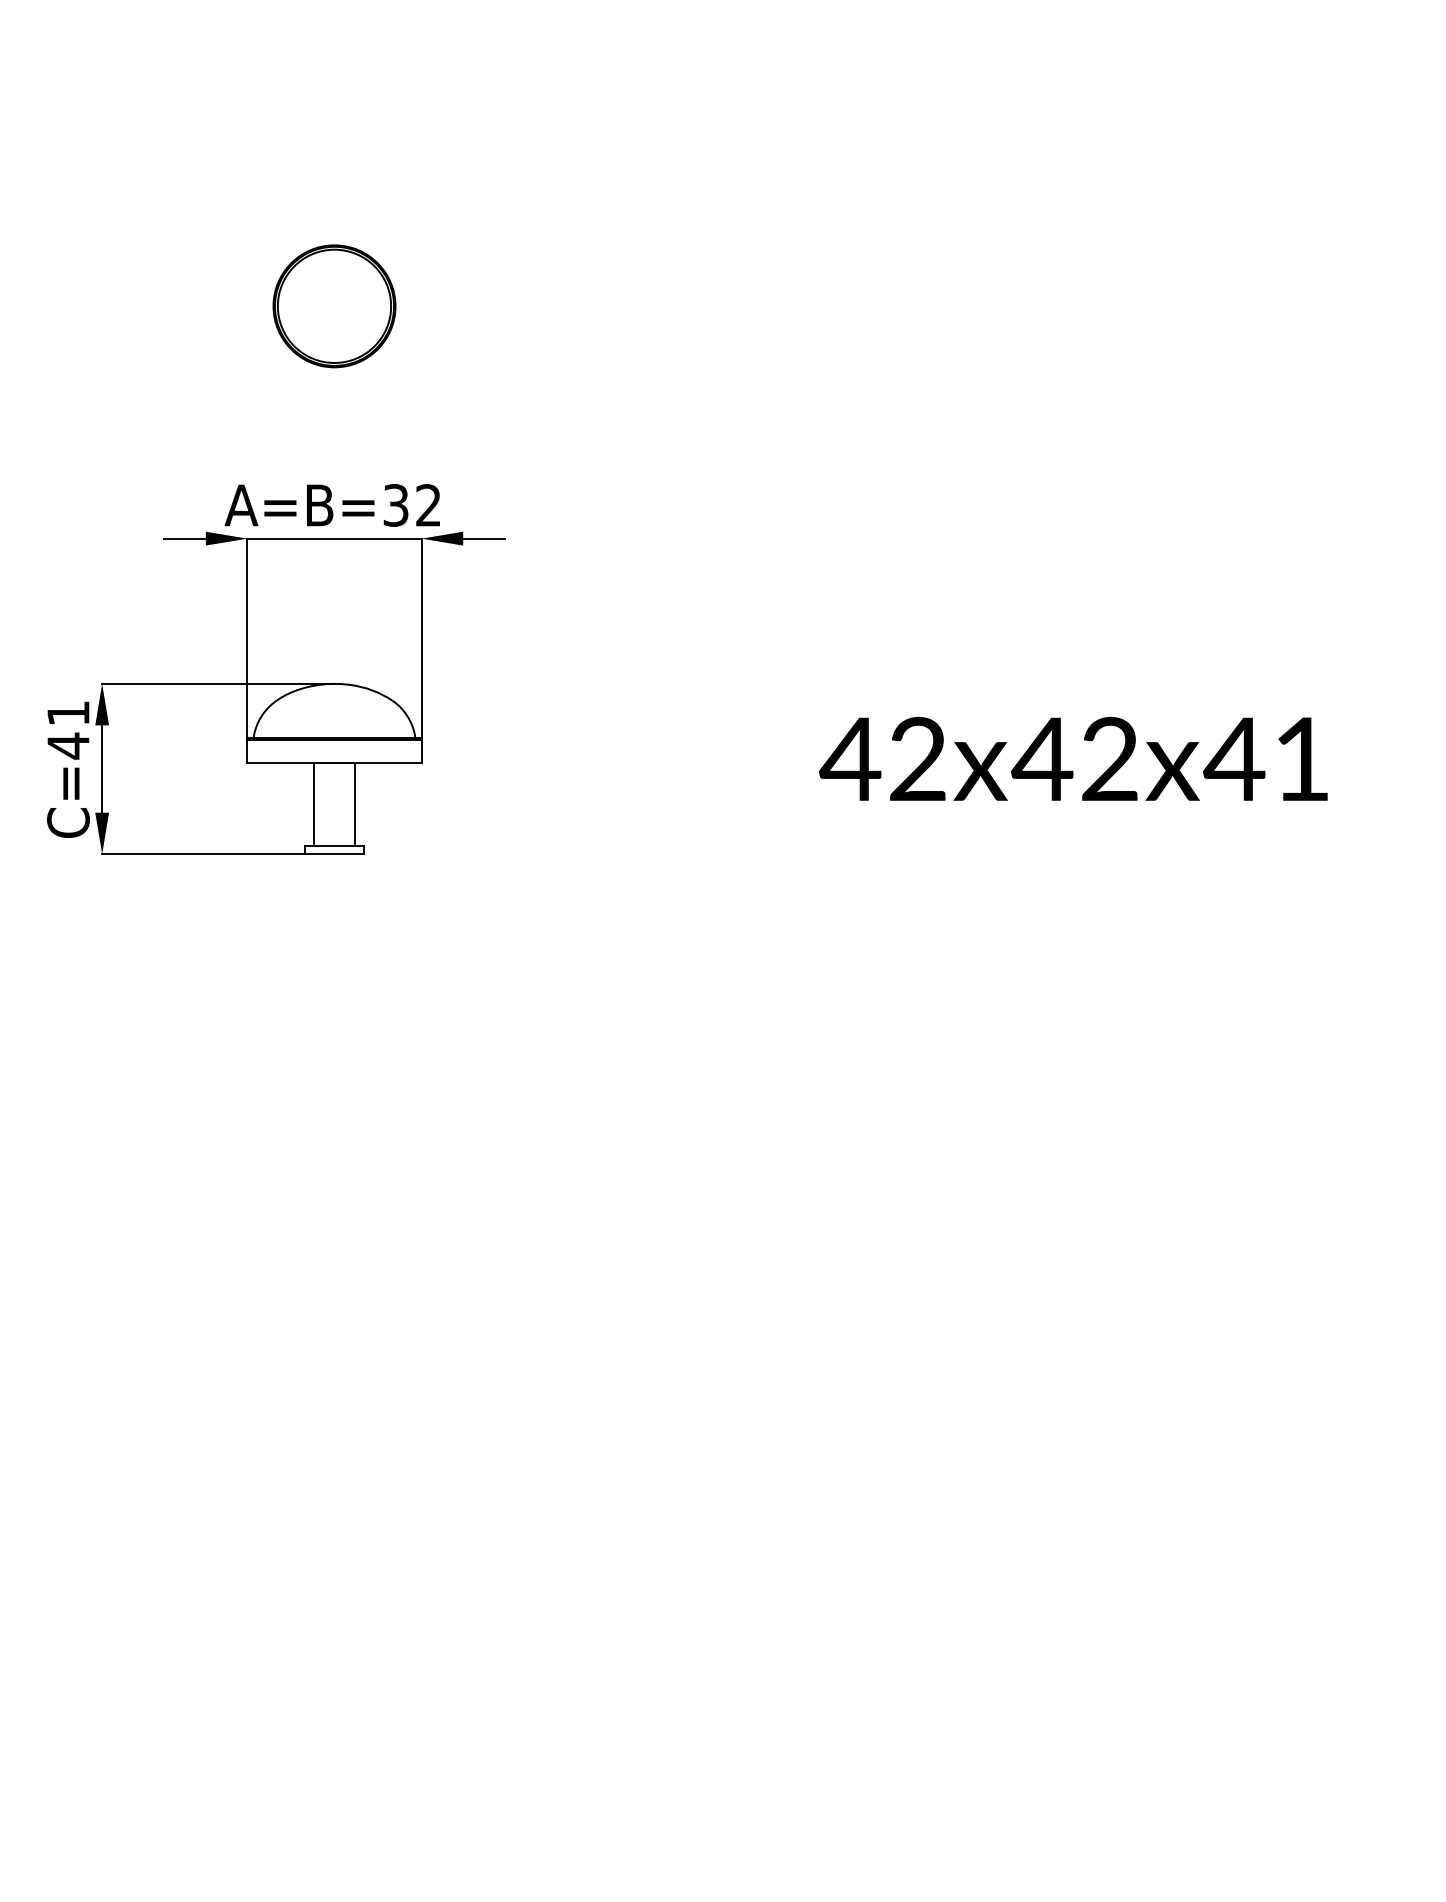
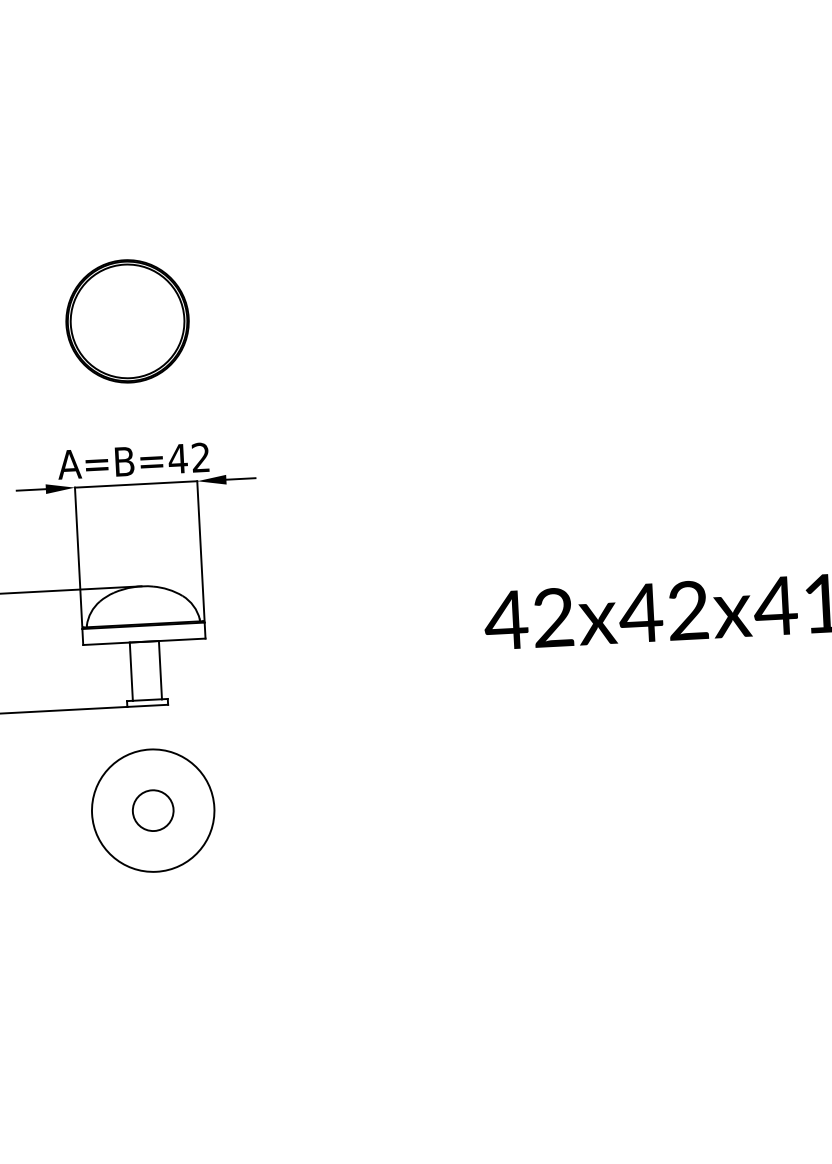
part: (334, 306) -> (127, 321), size x1.43
text: (395, 505) -> (177, 458), A=B=32 -> A=B=42
part: (334, 1003) -> (153, 810), added

